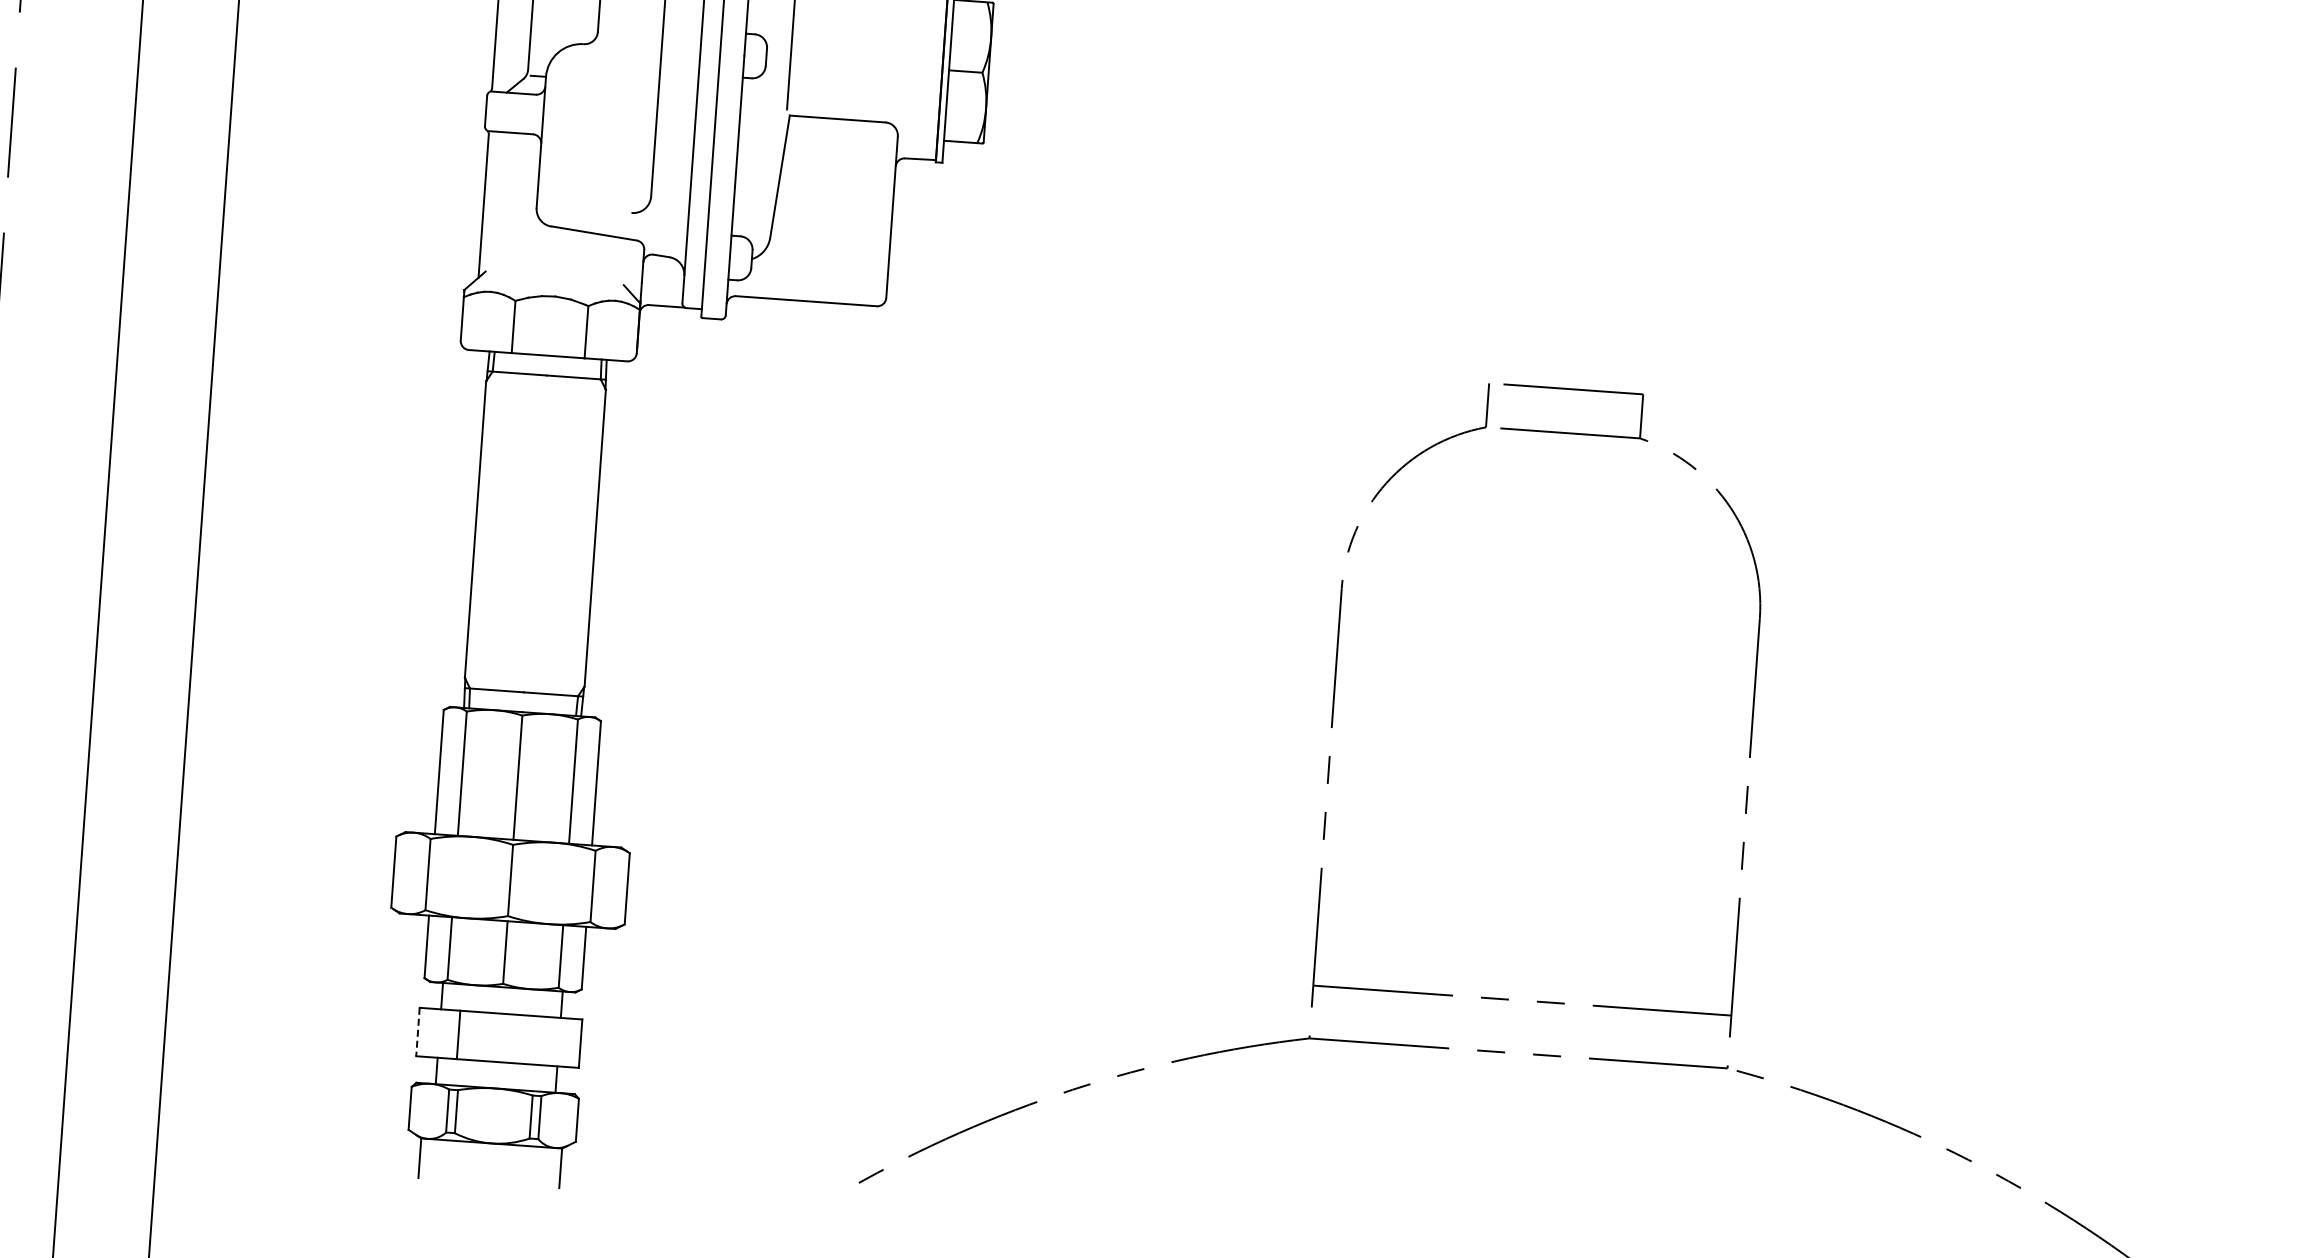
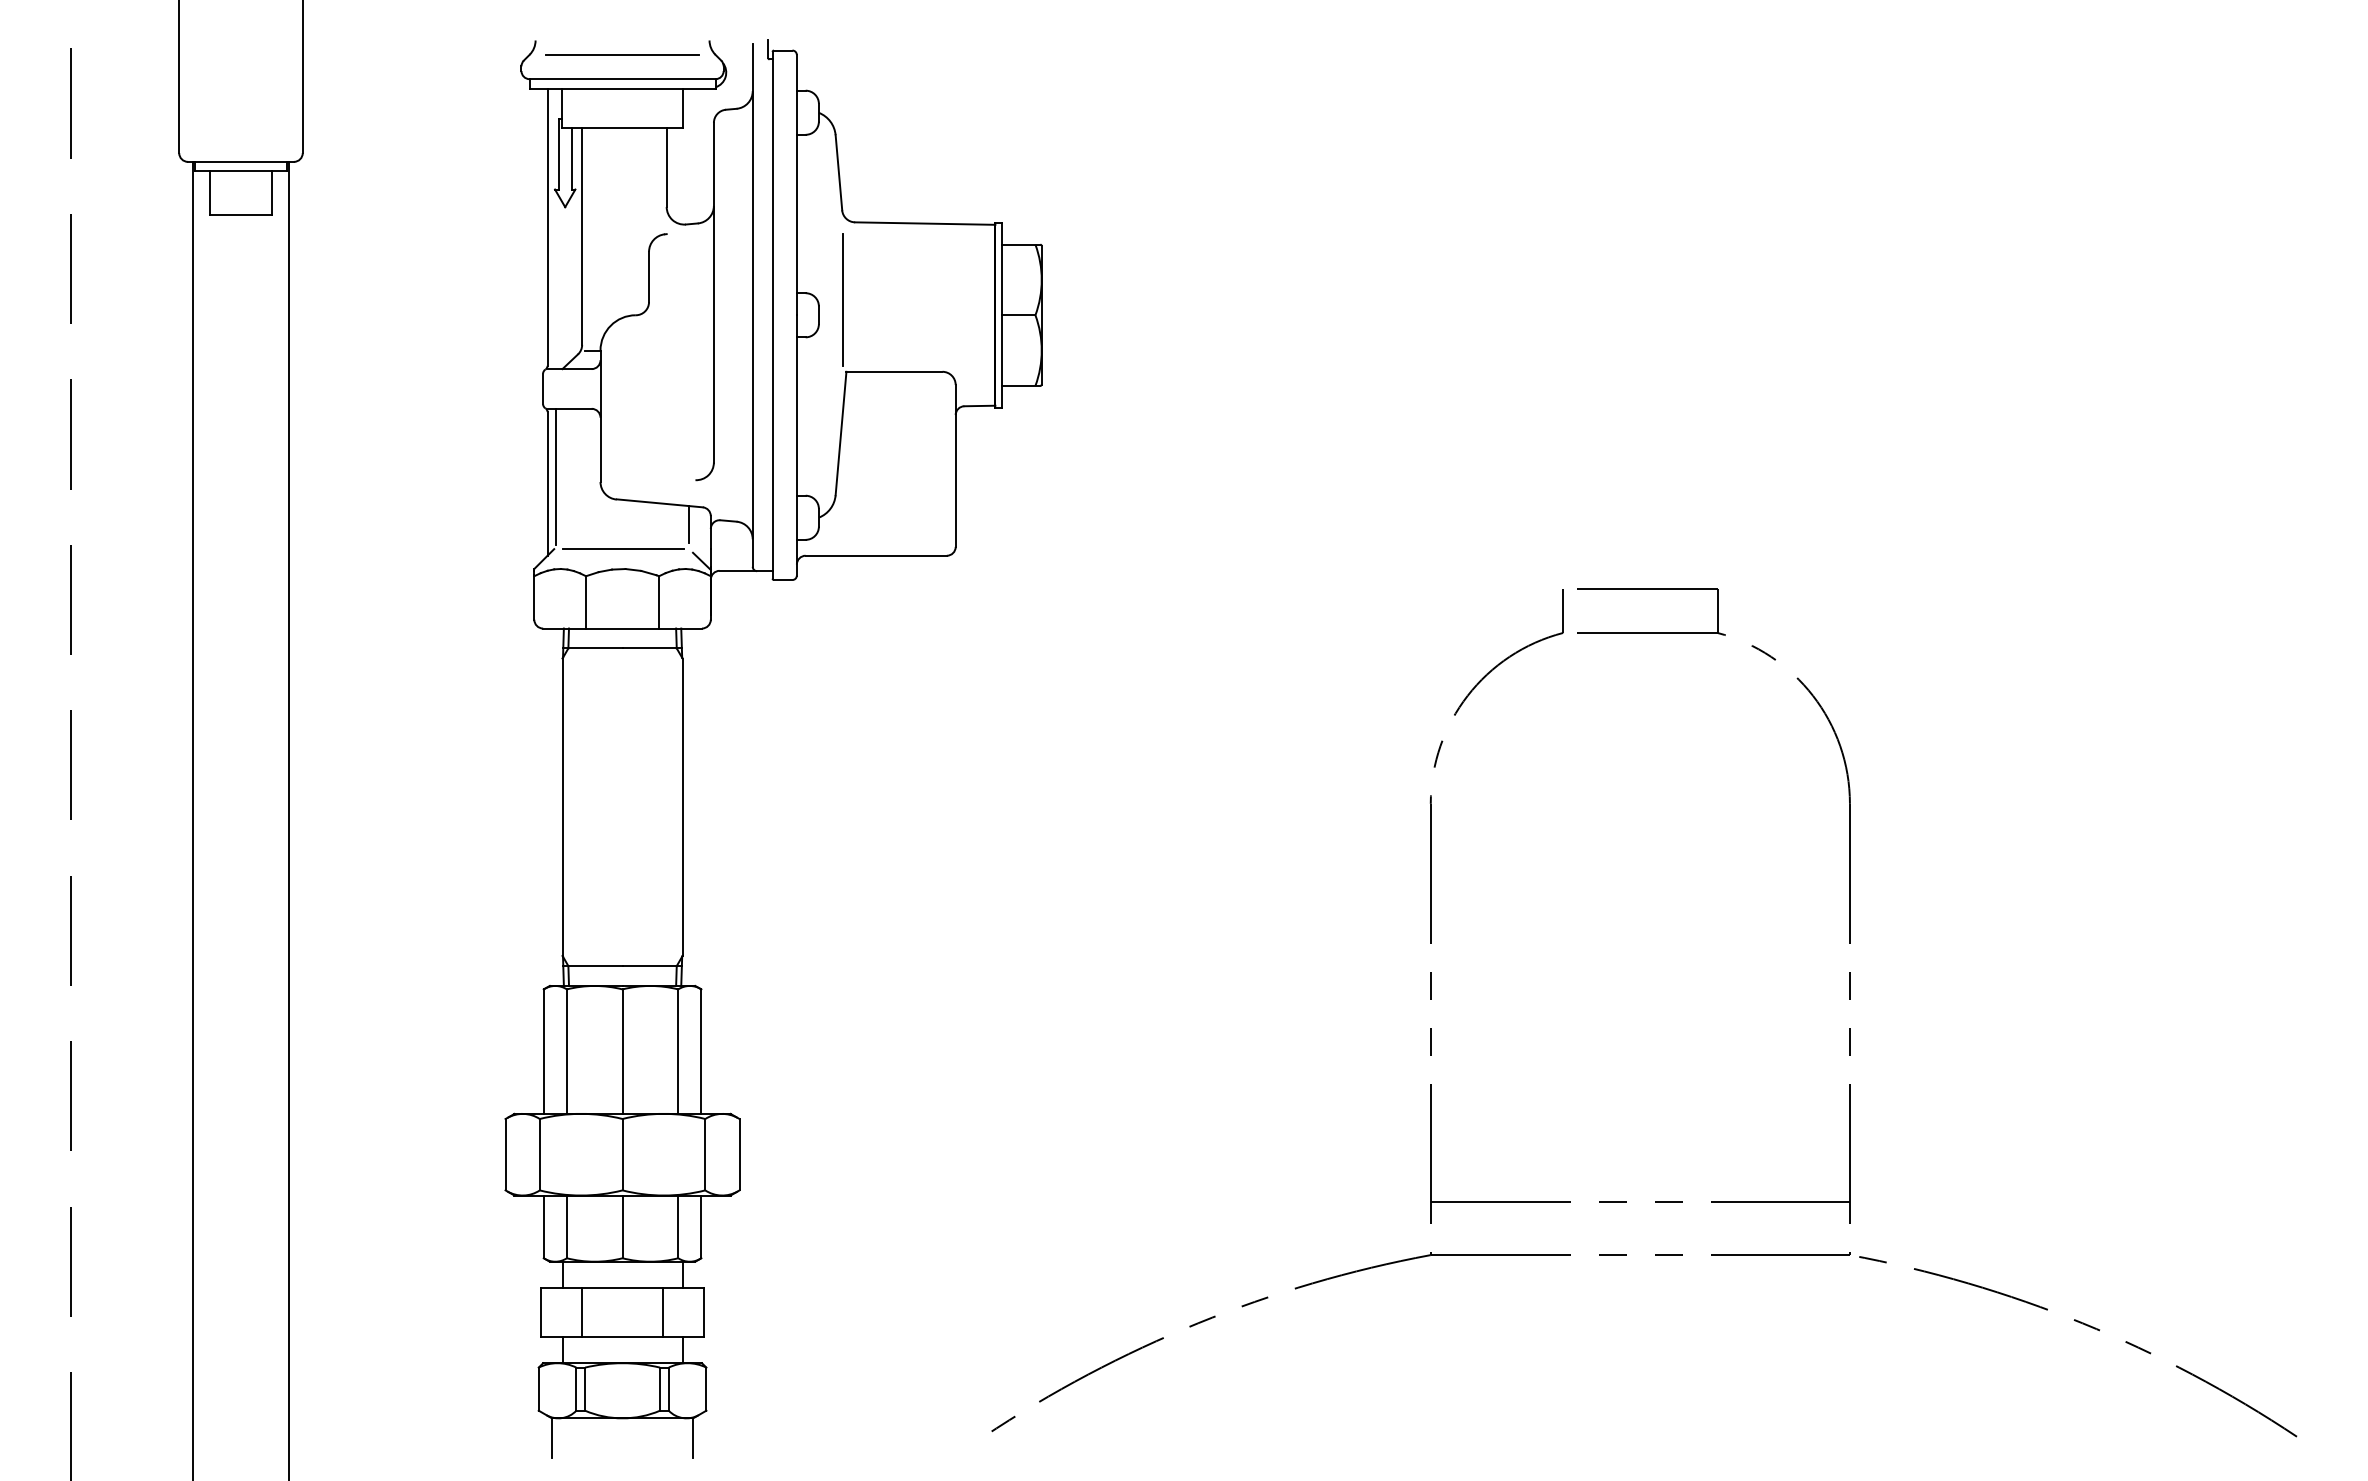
line: (492, 199) -> (555, 476), added
line: (622, 256) -> (689, 524), added
line: (554, 276) -> (623, 549), added
line: (418, 1032) -> (541, 1312), dashed -> solid
line: (540, 1040) -> (663, 1312), added

